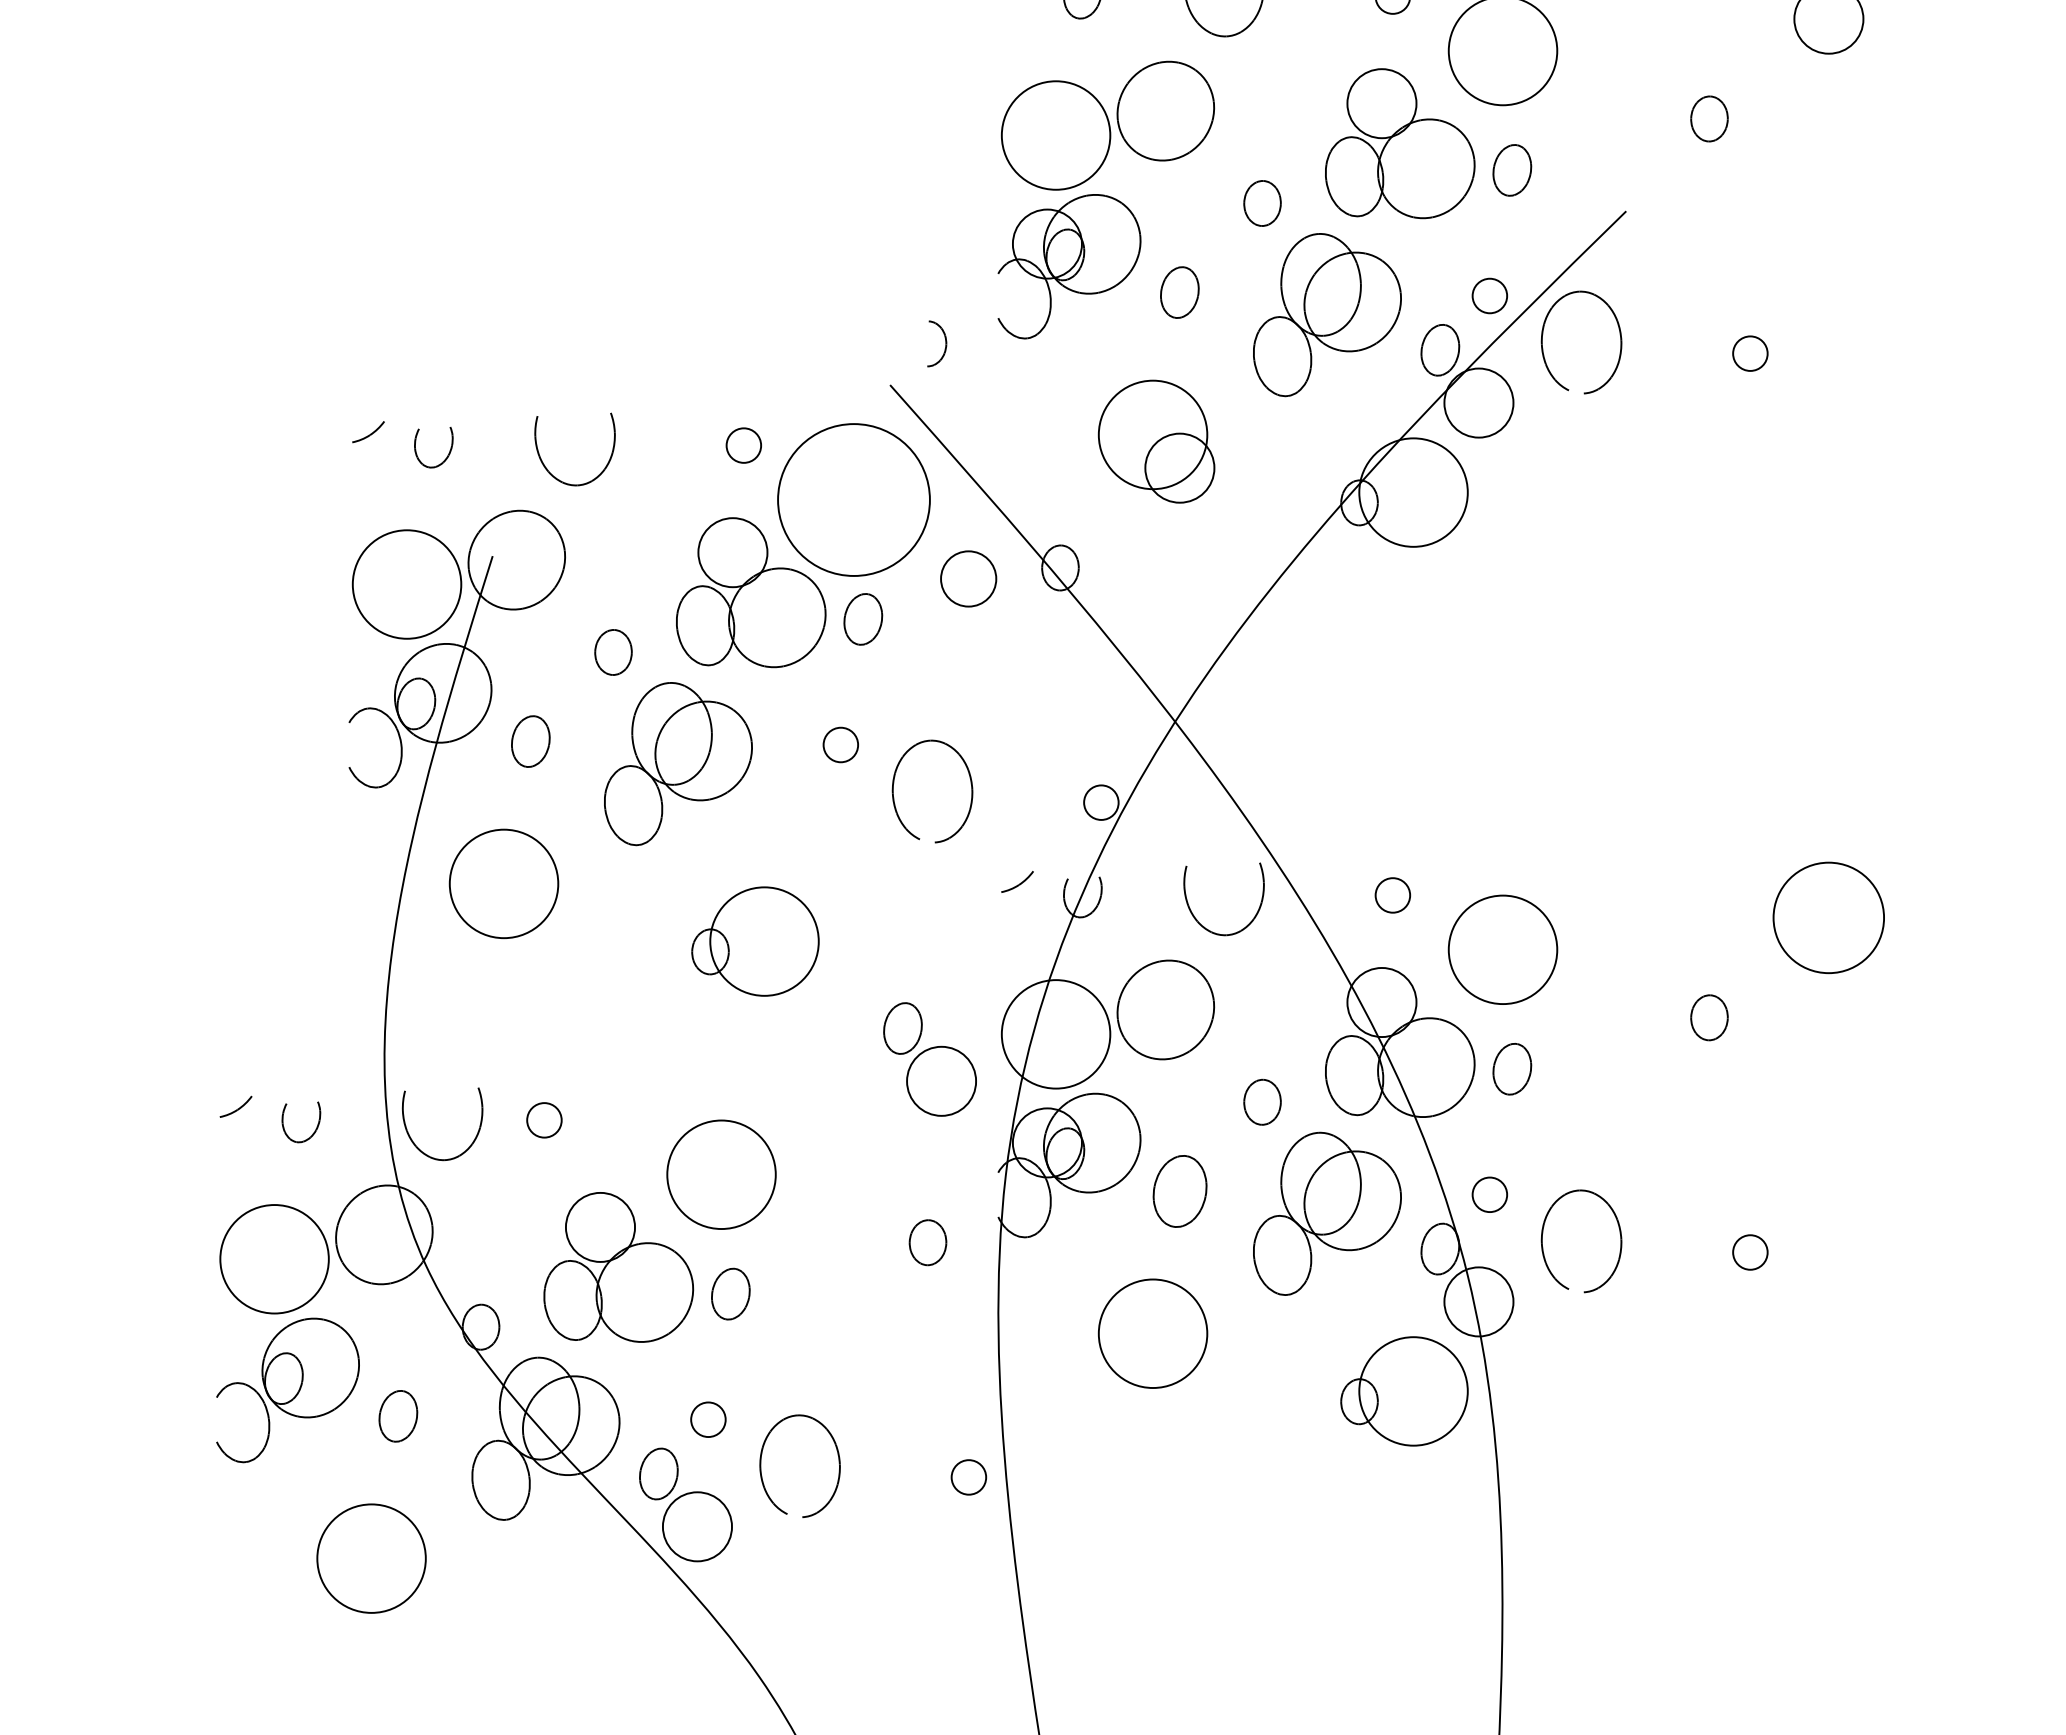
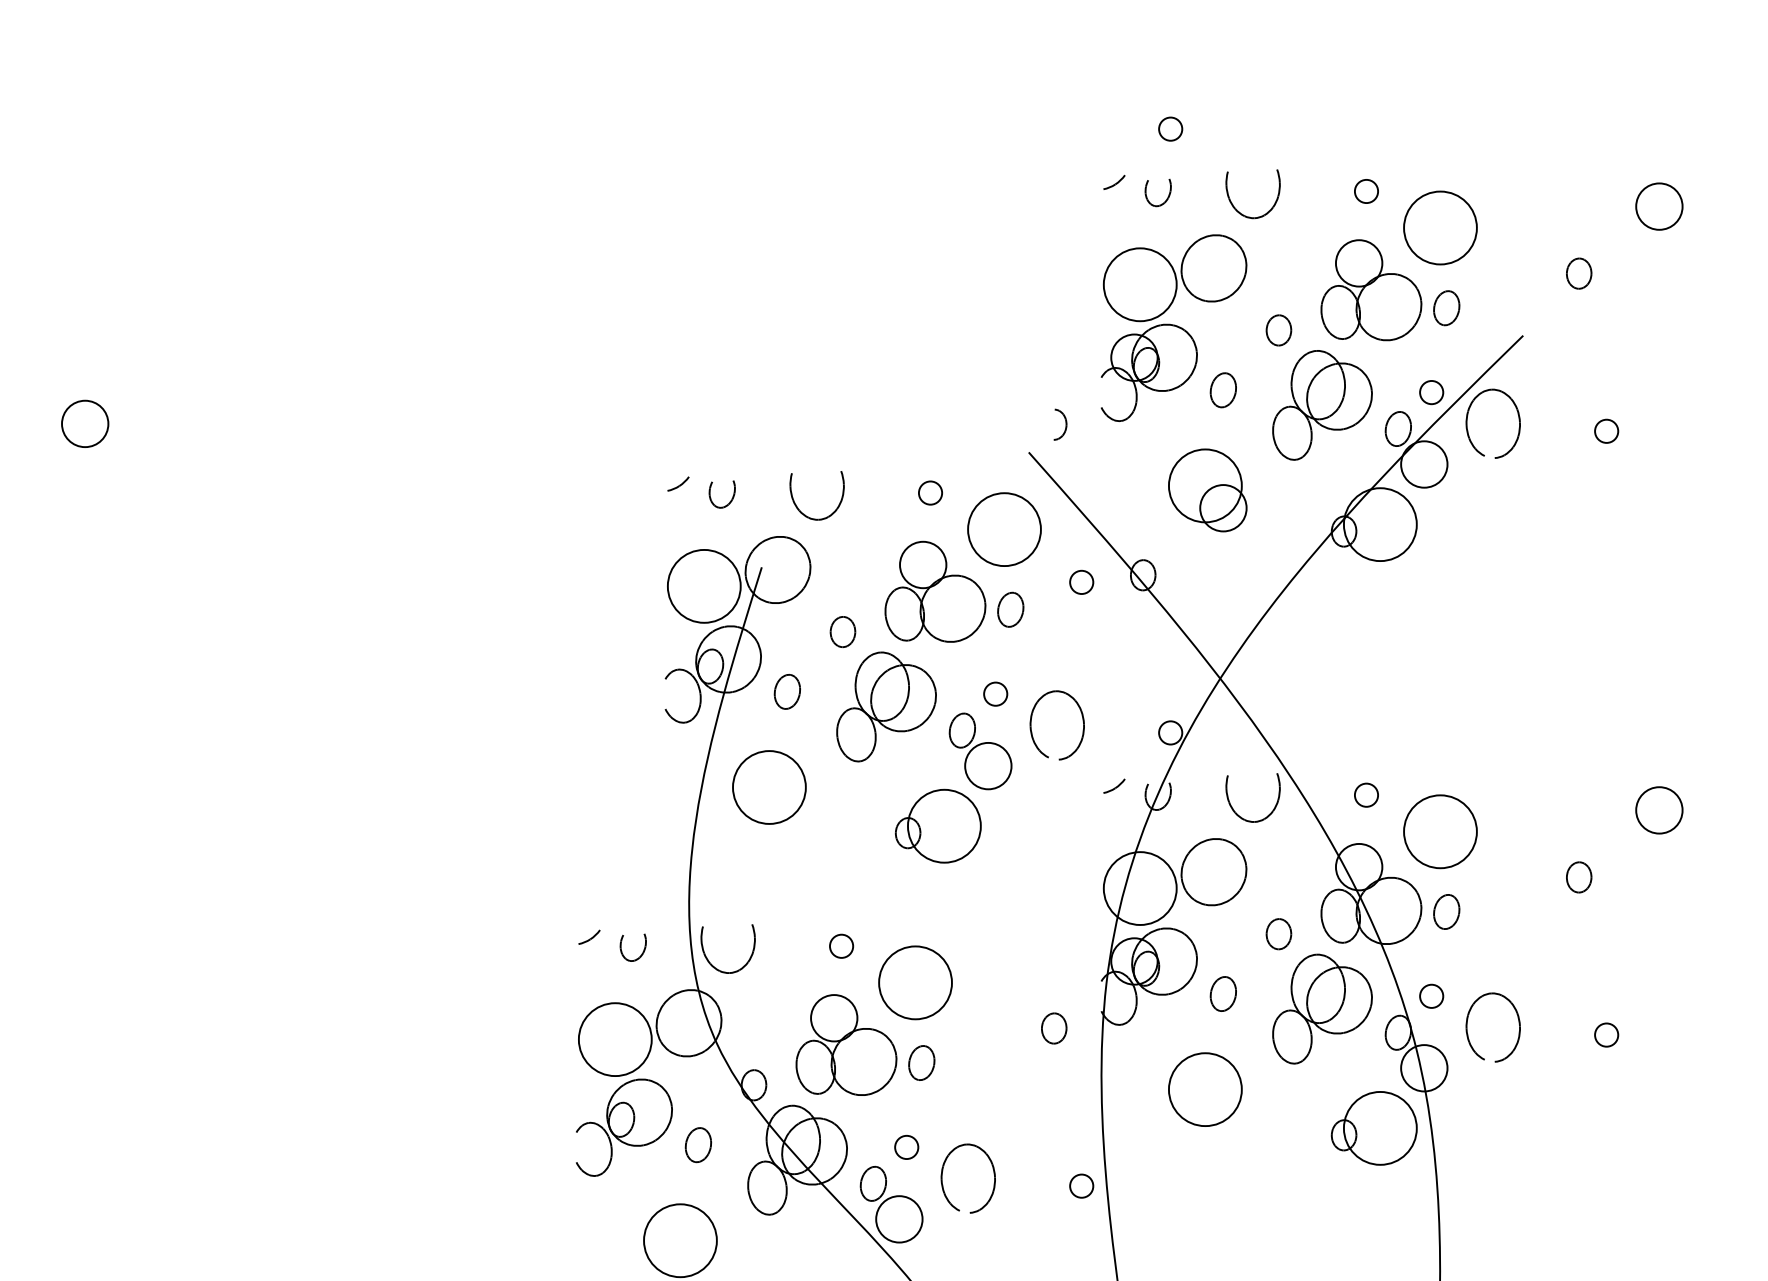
circle: (853, 499) -> (1004, 529), size x0.71
circle: (968, 577) -> (1081, 581), size x0.62
circle: (1829, 918) -> (1659, 810), size x0.62
part: (929, 1059) -> (980, 751), moved
circle: (544, 1119) -> (841, 945), moved
part: (1178, 1190) -> (1222, 993), size x0.71

